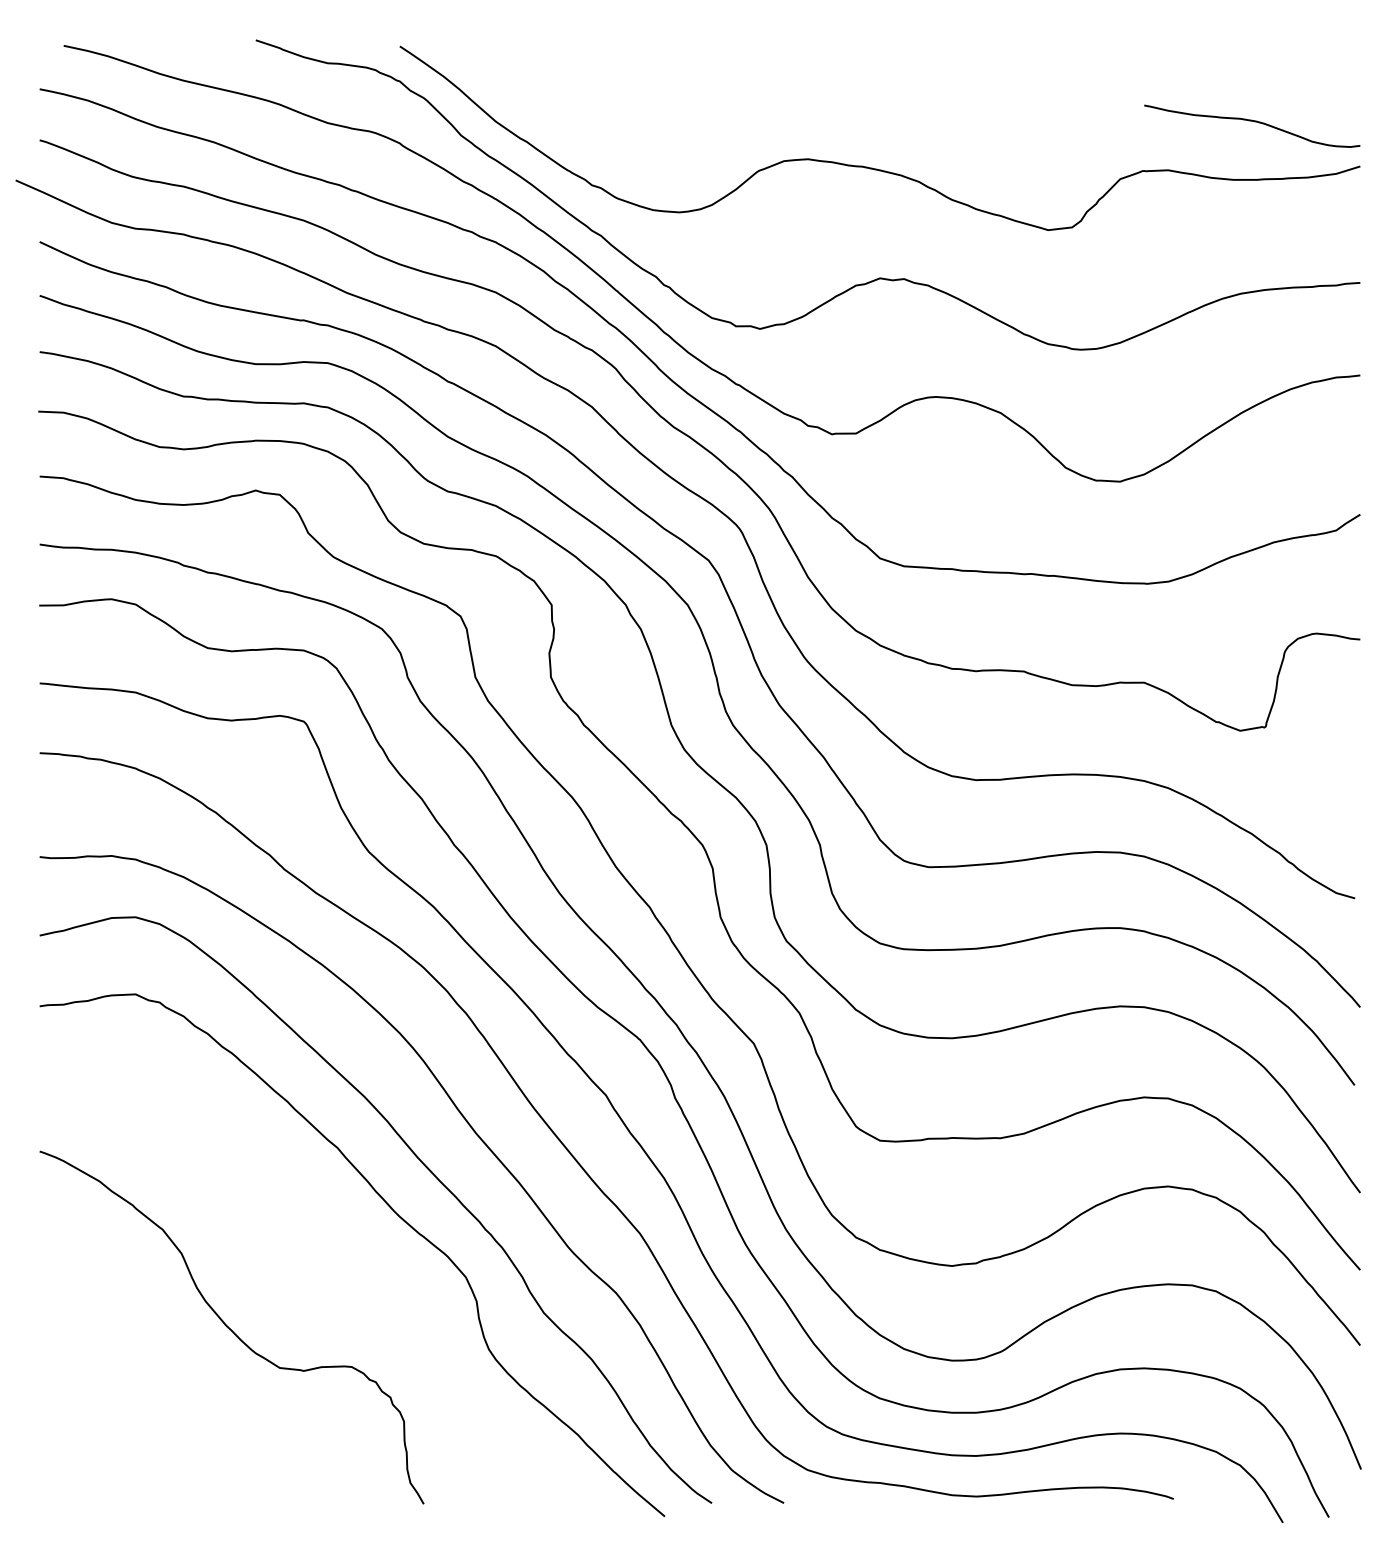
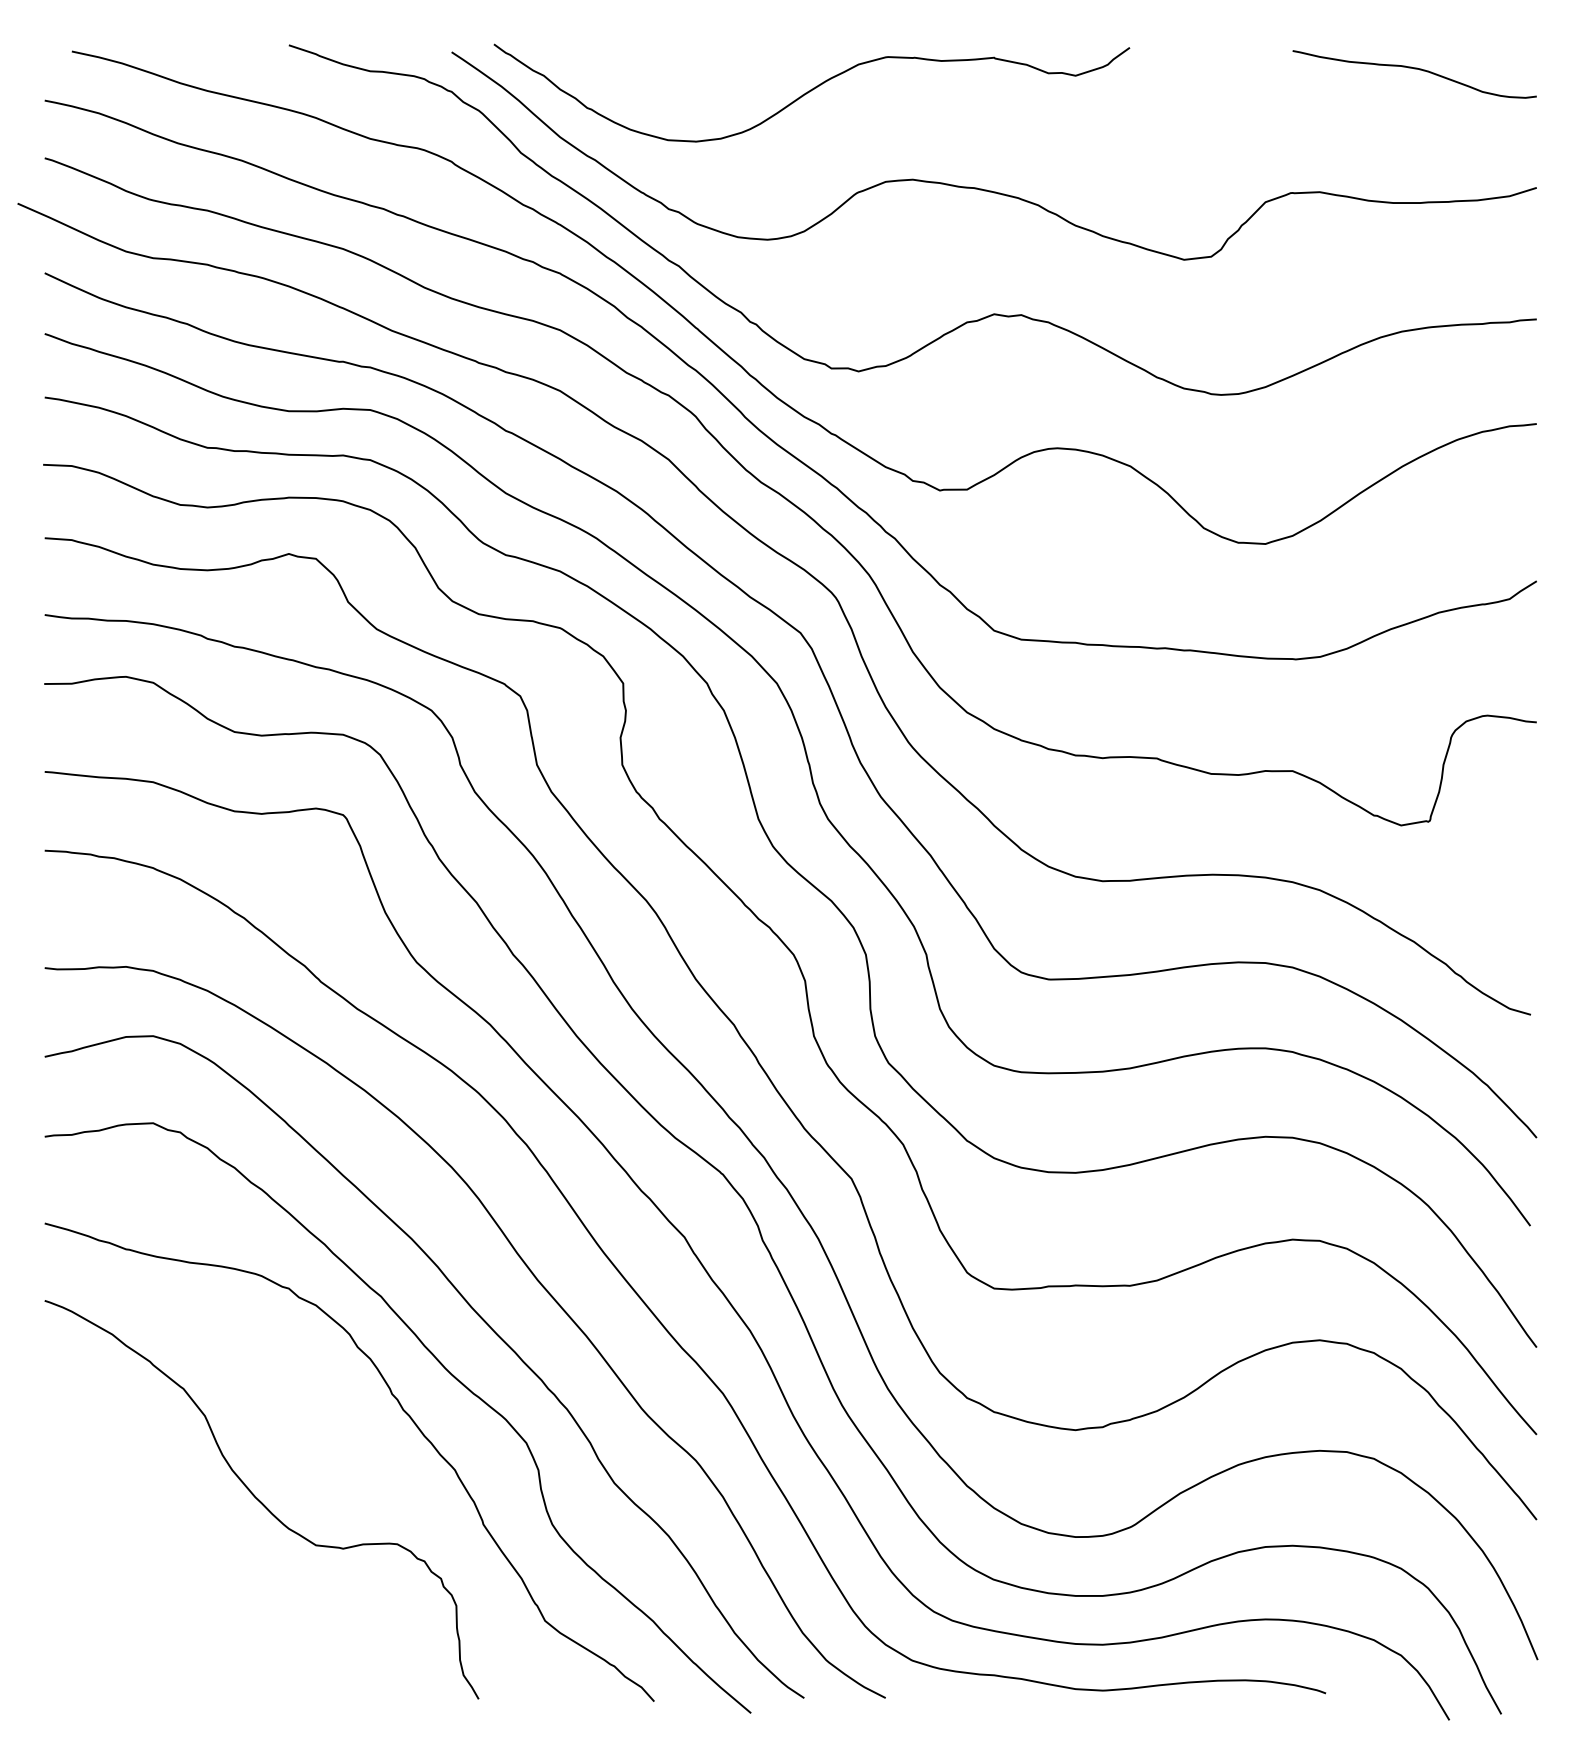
curve: (718, 81) -> (811, 91), added
curve: (1252, 121) -> (1414, 69), moved
curve: (356, 1248) -> (402, 1410), added

